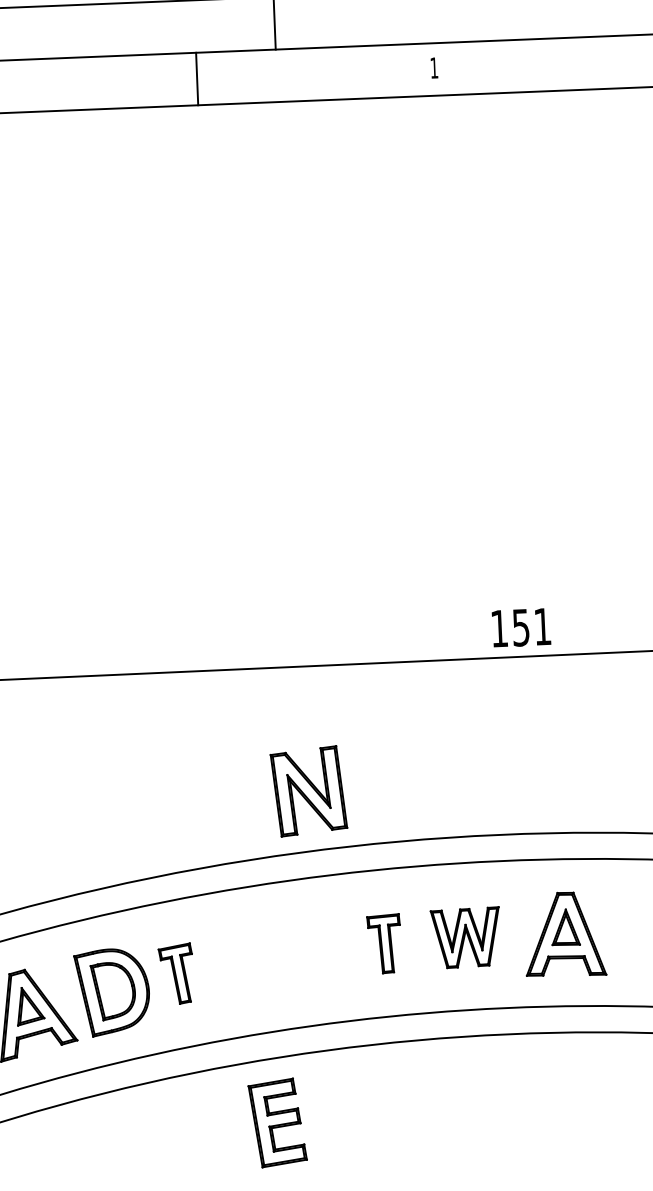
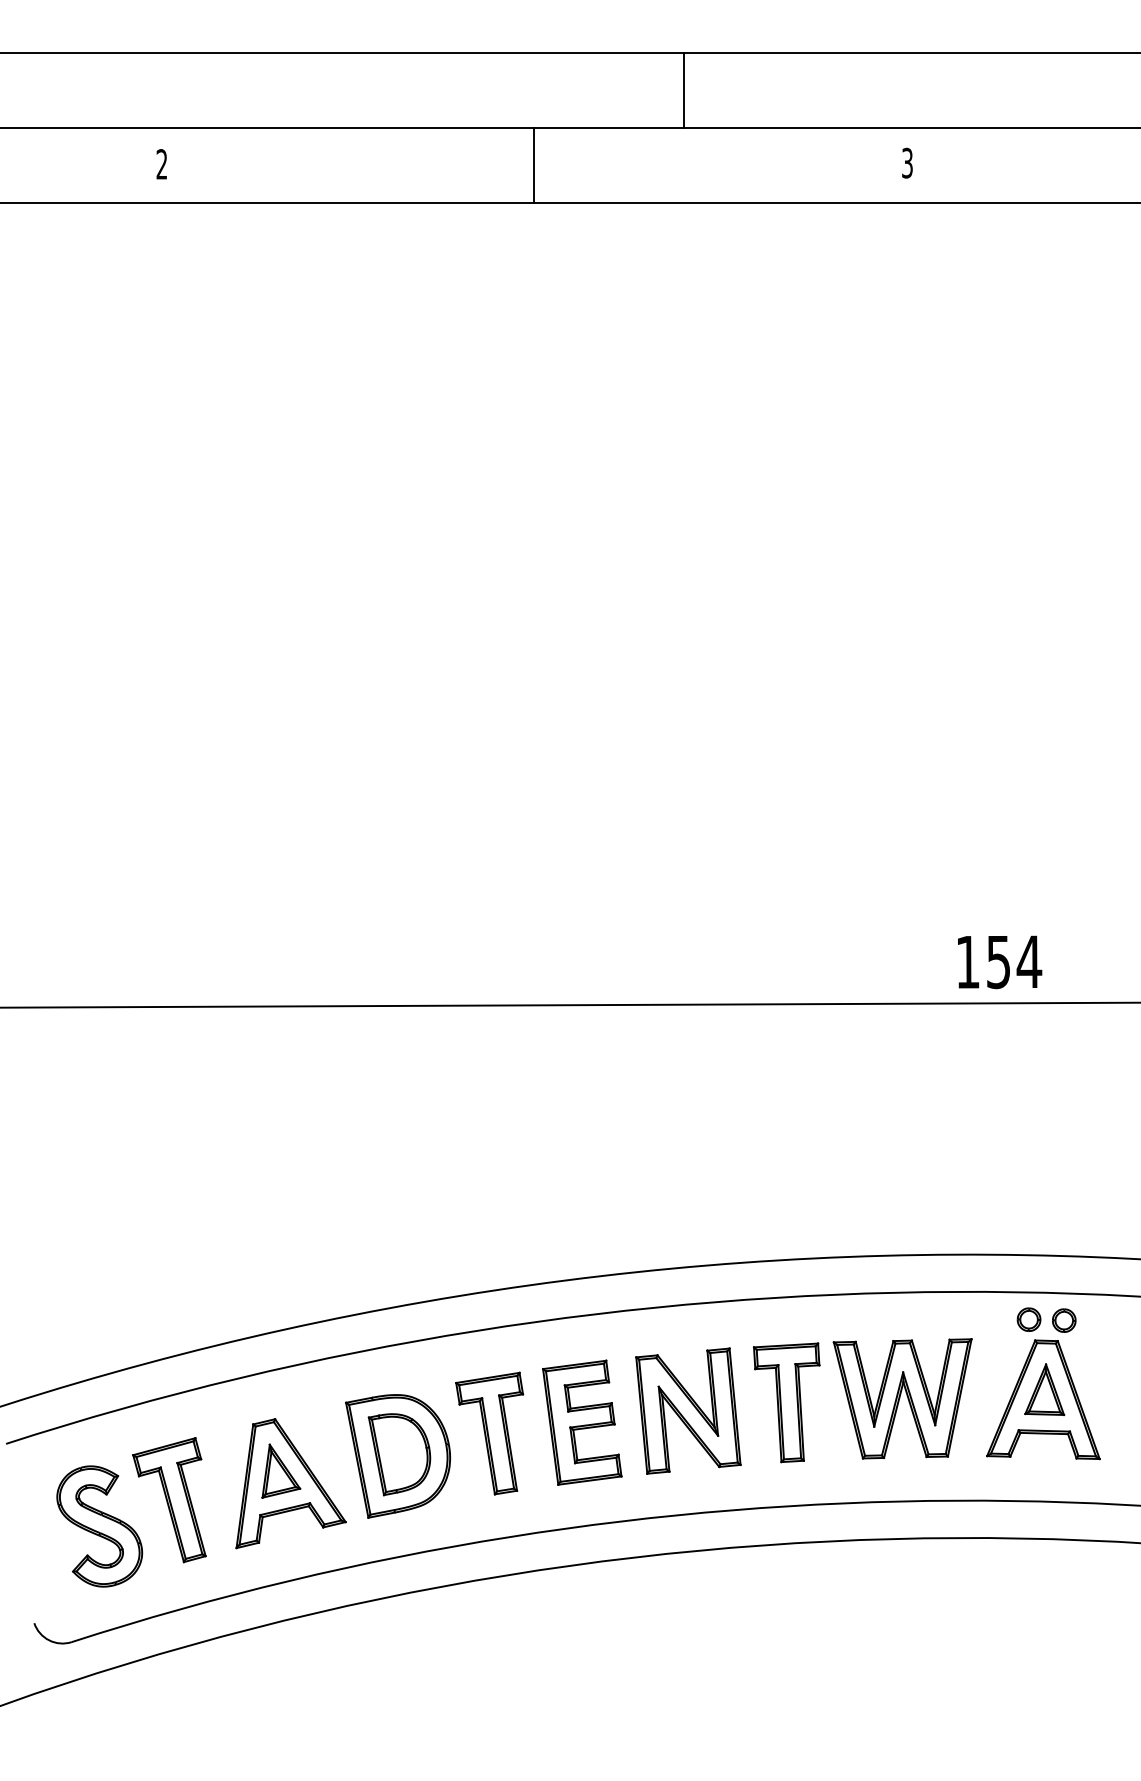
text: (434, 67) -> (907, 162), 1 -> 3
line: (197, 79) -> (534, 165), moved
text: (542, 626) -> (1029, 961), 151 -> 154
part: (308, 790) -> (688, 1410), moved
part: (552, 878) -> (1028, 1319), added
part: (577, 878) -> (1064, 1320), added
part: (465, 937) -> (902, 1398), size x1.43
part: (384, 943) -> (786, 1402), size x1.43
part: (176, 973) -> (489, 1433), size x1.43
part: (277, 1122) -> (582, 1422), moved

